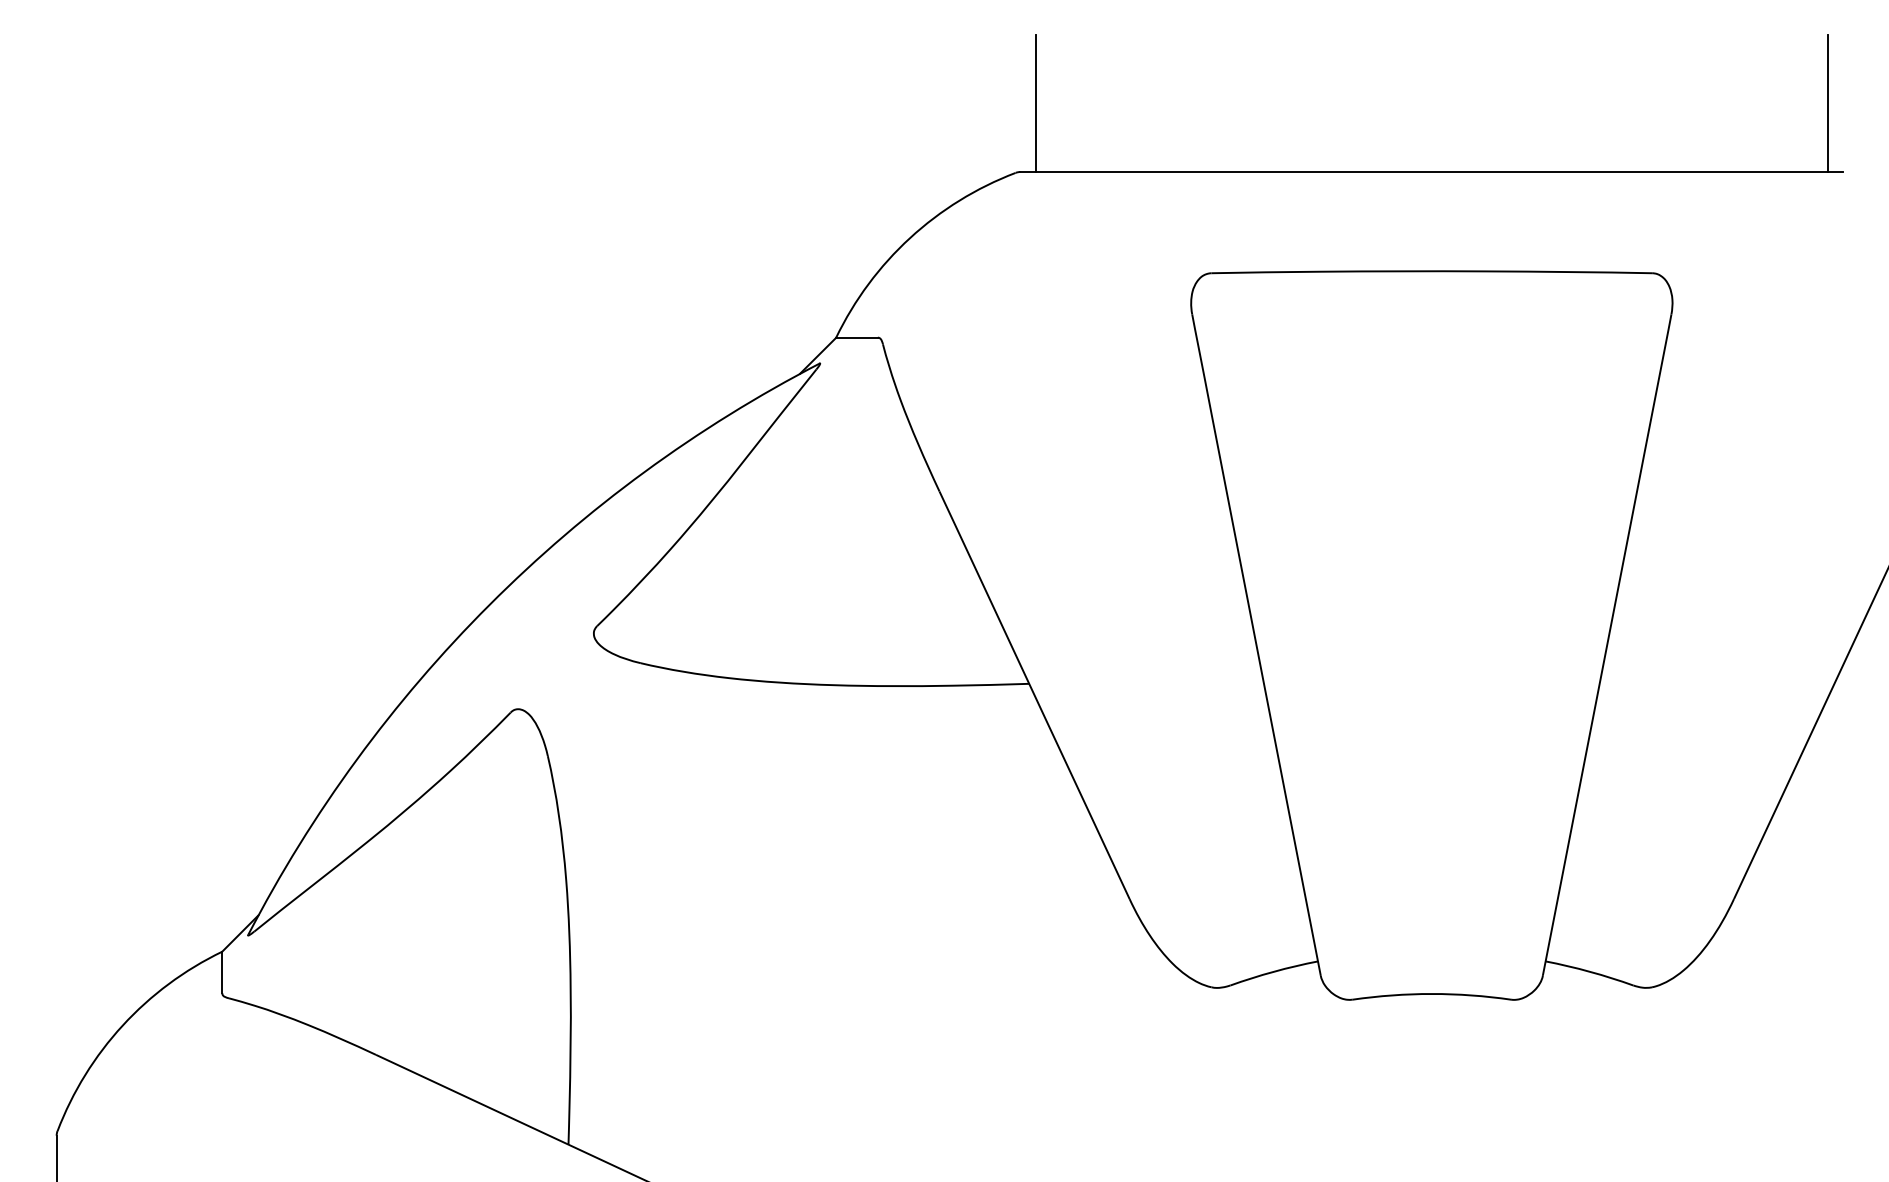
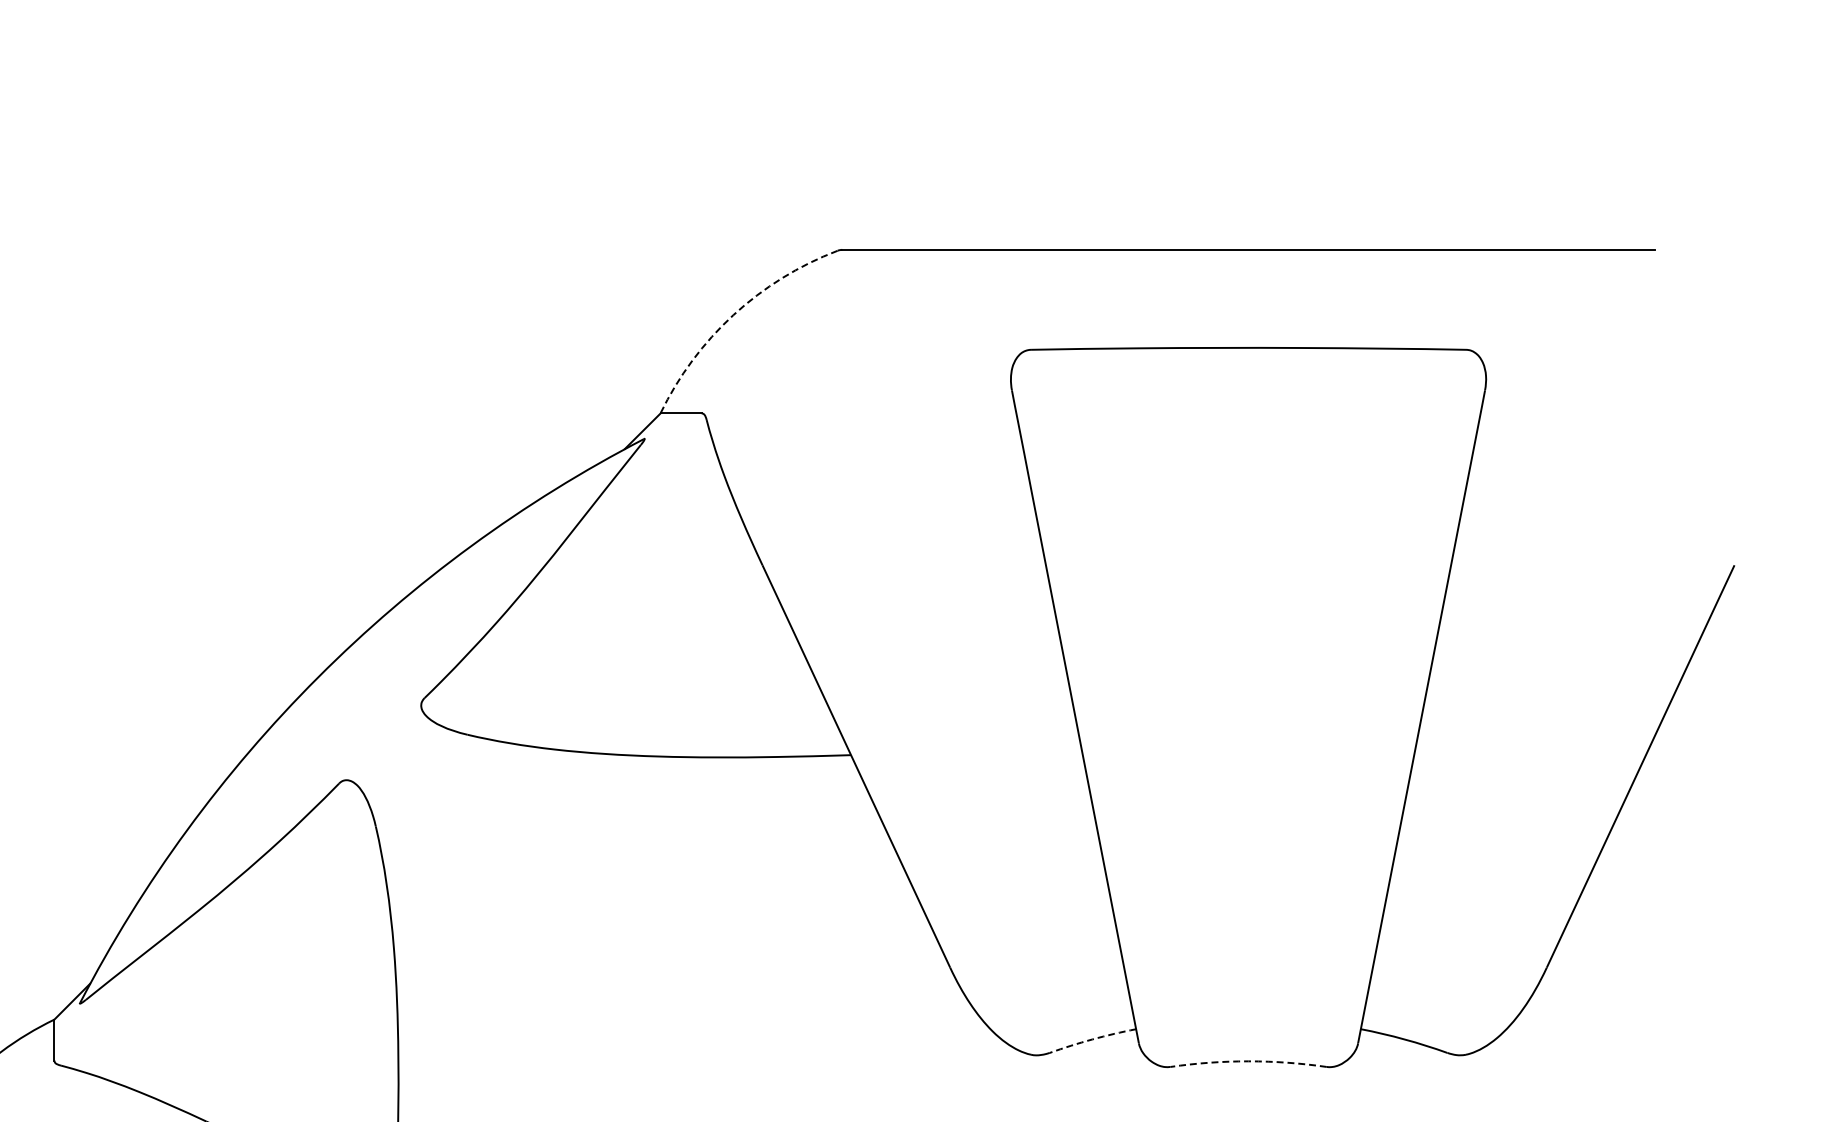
line: (1035, 103) -> (857, 182), removed
line: (1828, 103) -> (1640, 182), removed
arc: (910, 238) -> (733, 315), solid -> dashed
arc: (1273, 971) -> (1092, 1039), solid -> dashed
arc: (1431, 993) -> (1248, 1060), solid -> dashed

